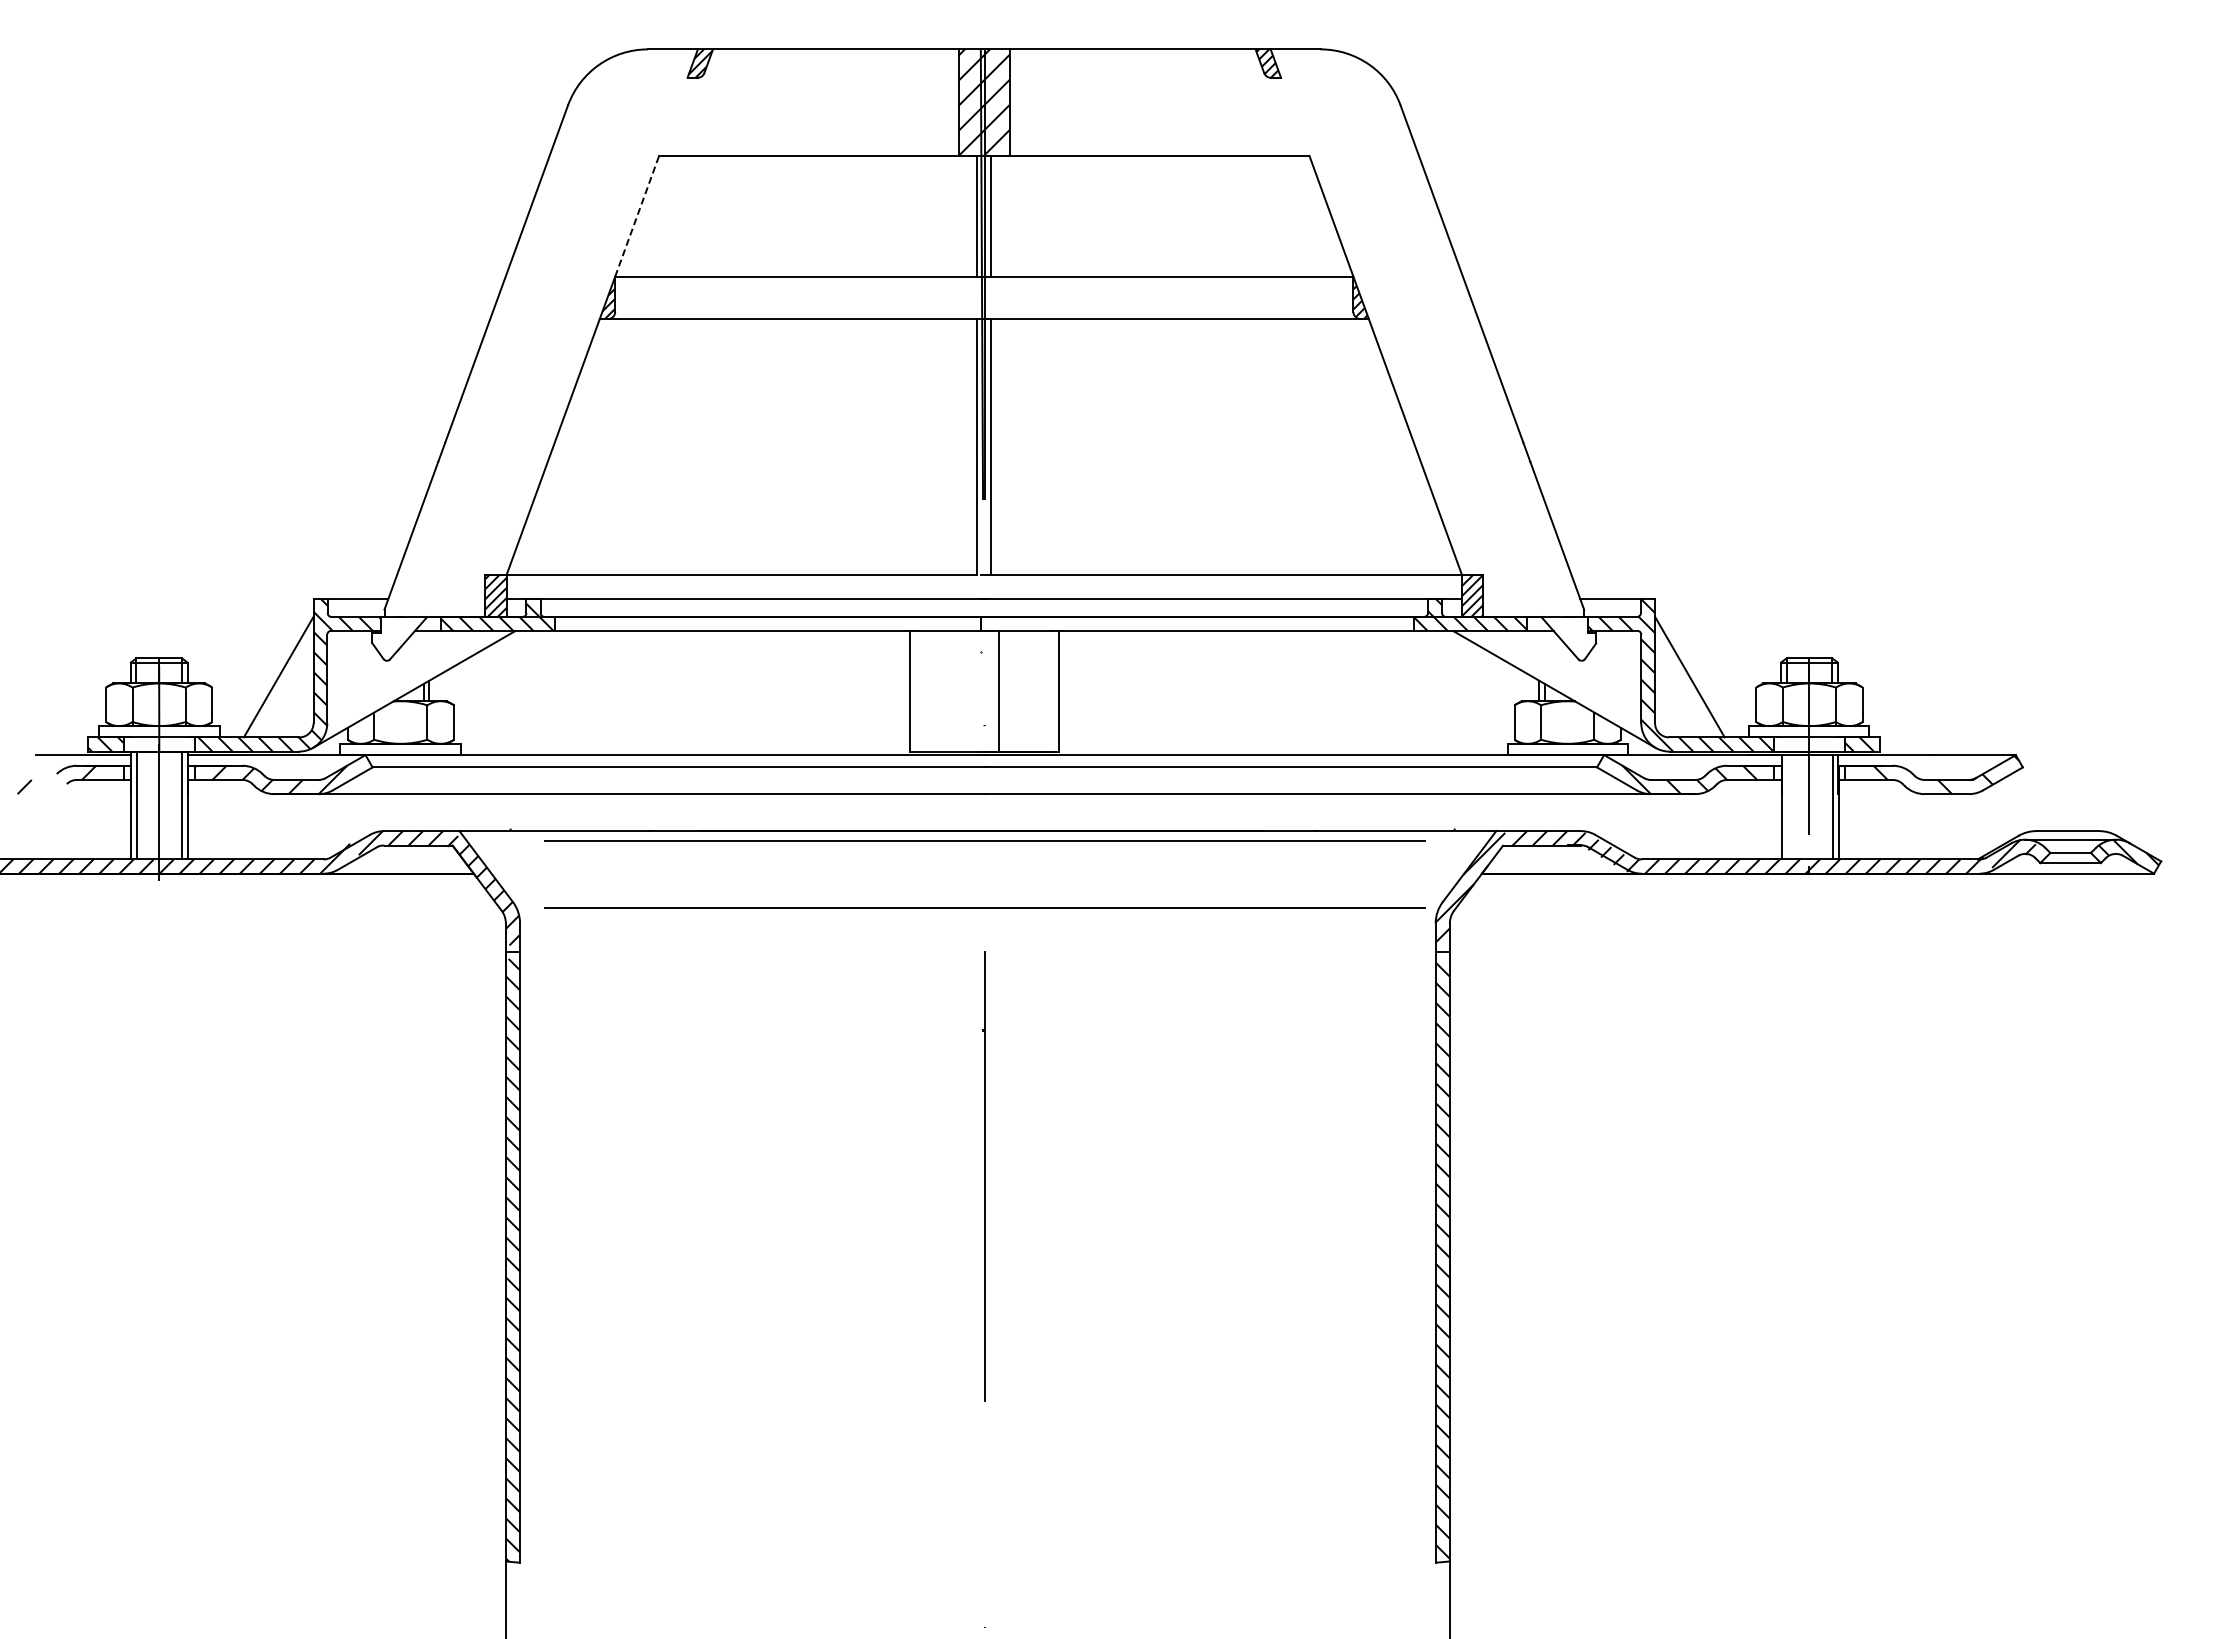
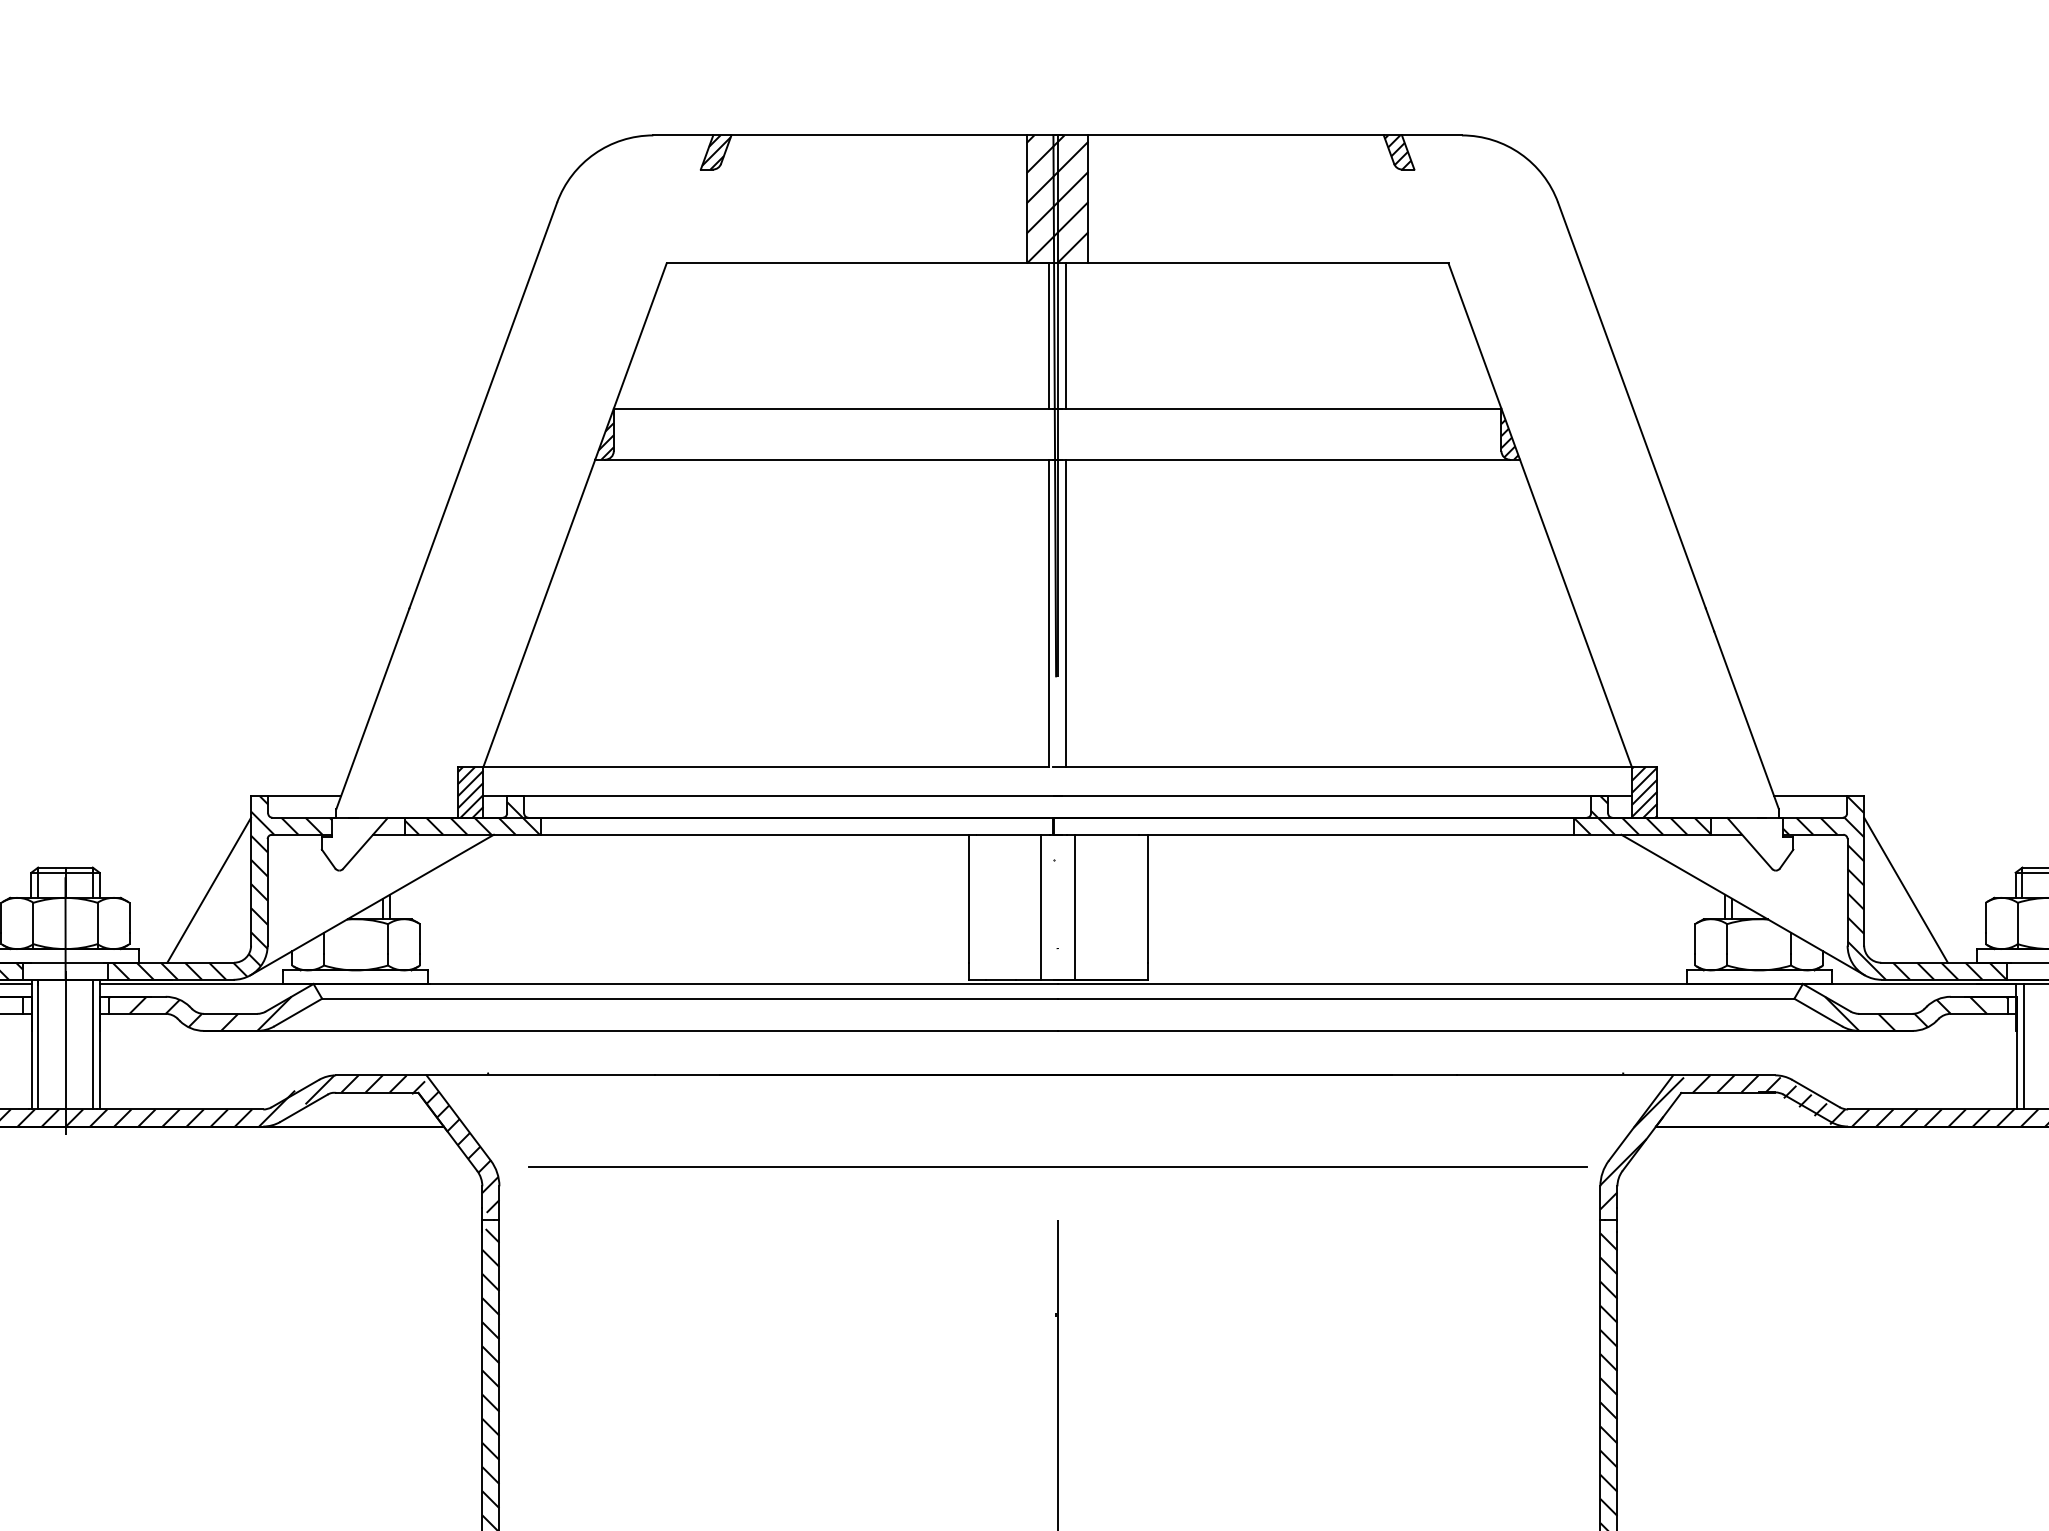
line: (637, 215) -> (640, 335), dashed -> solid
line: (970, 690) -> (1041, 906), added
line: (1787, 807) -> (2023, 1046), added
line: (984, 840) -> (1057, 1086), removed

